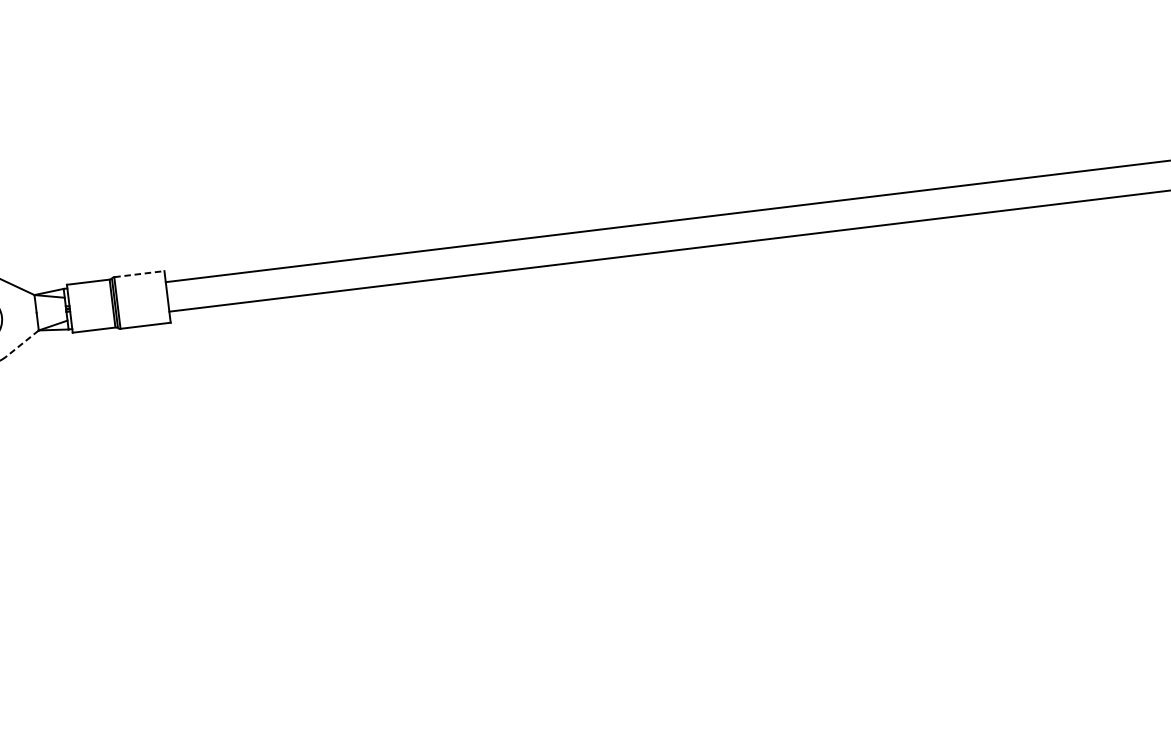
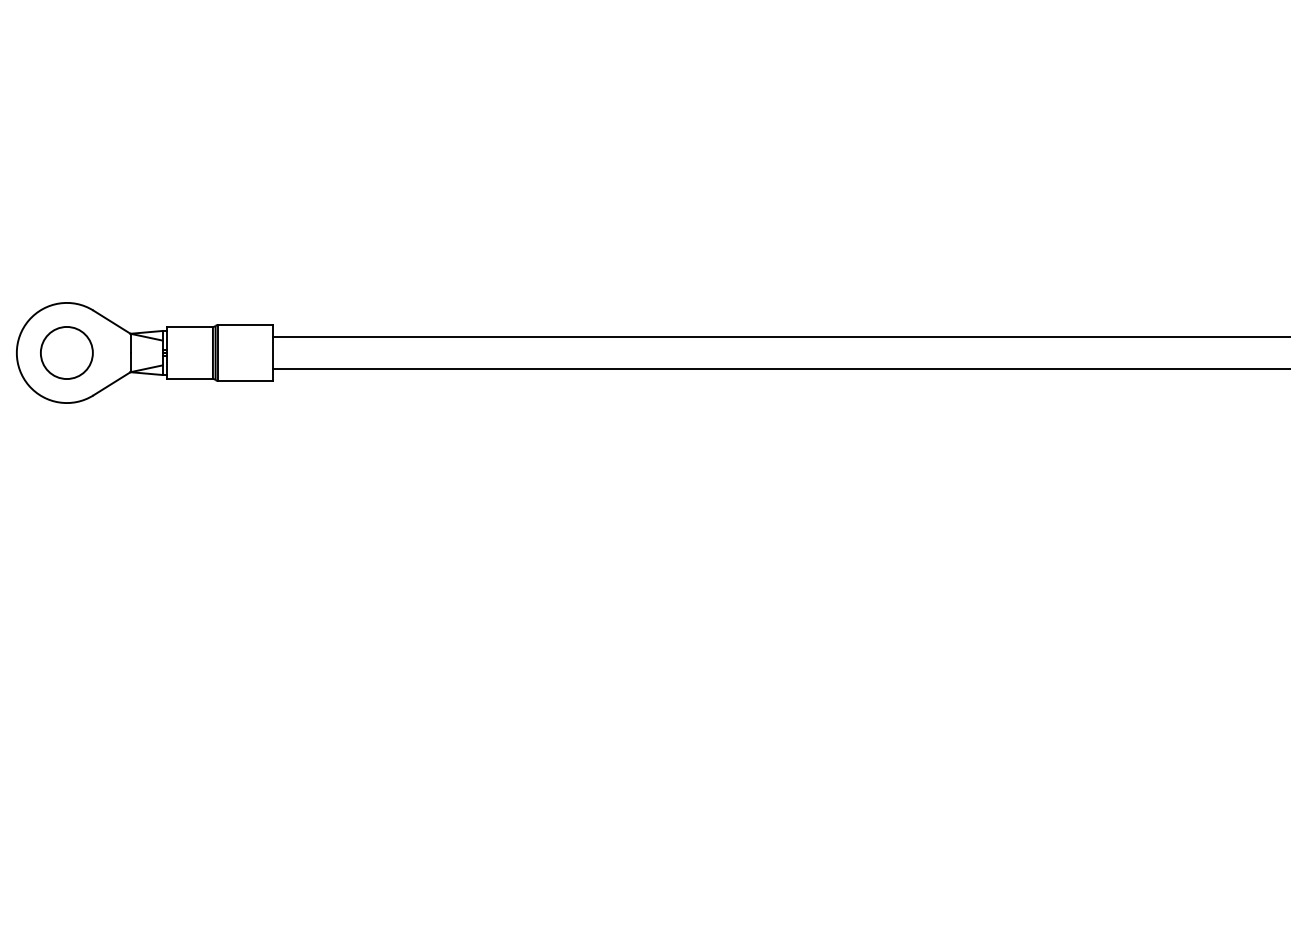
line: (139, 273) -> (245, 324), dashed -> solid
line: (22, 342) -> (111, 383), dashed -> solid

